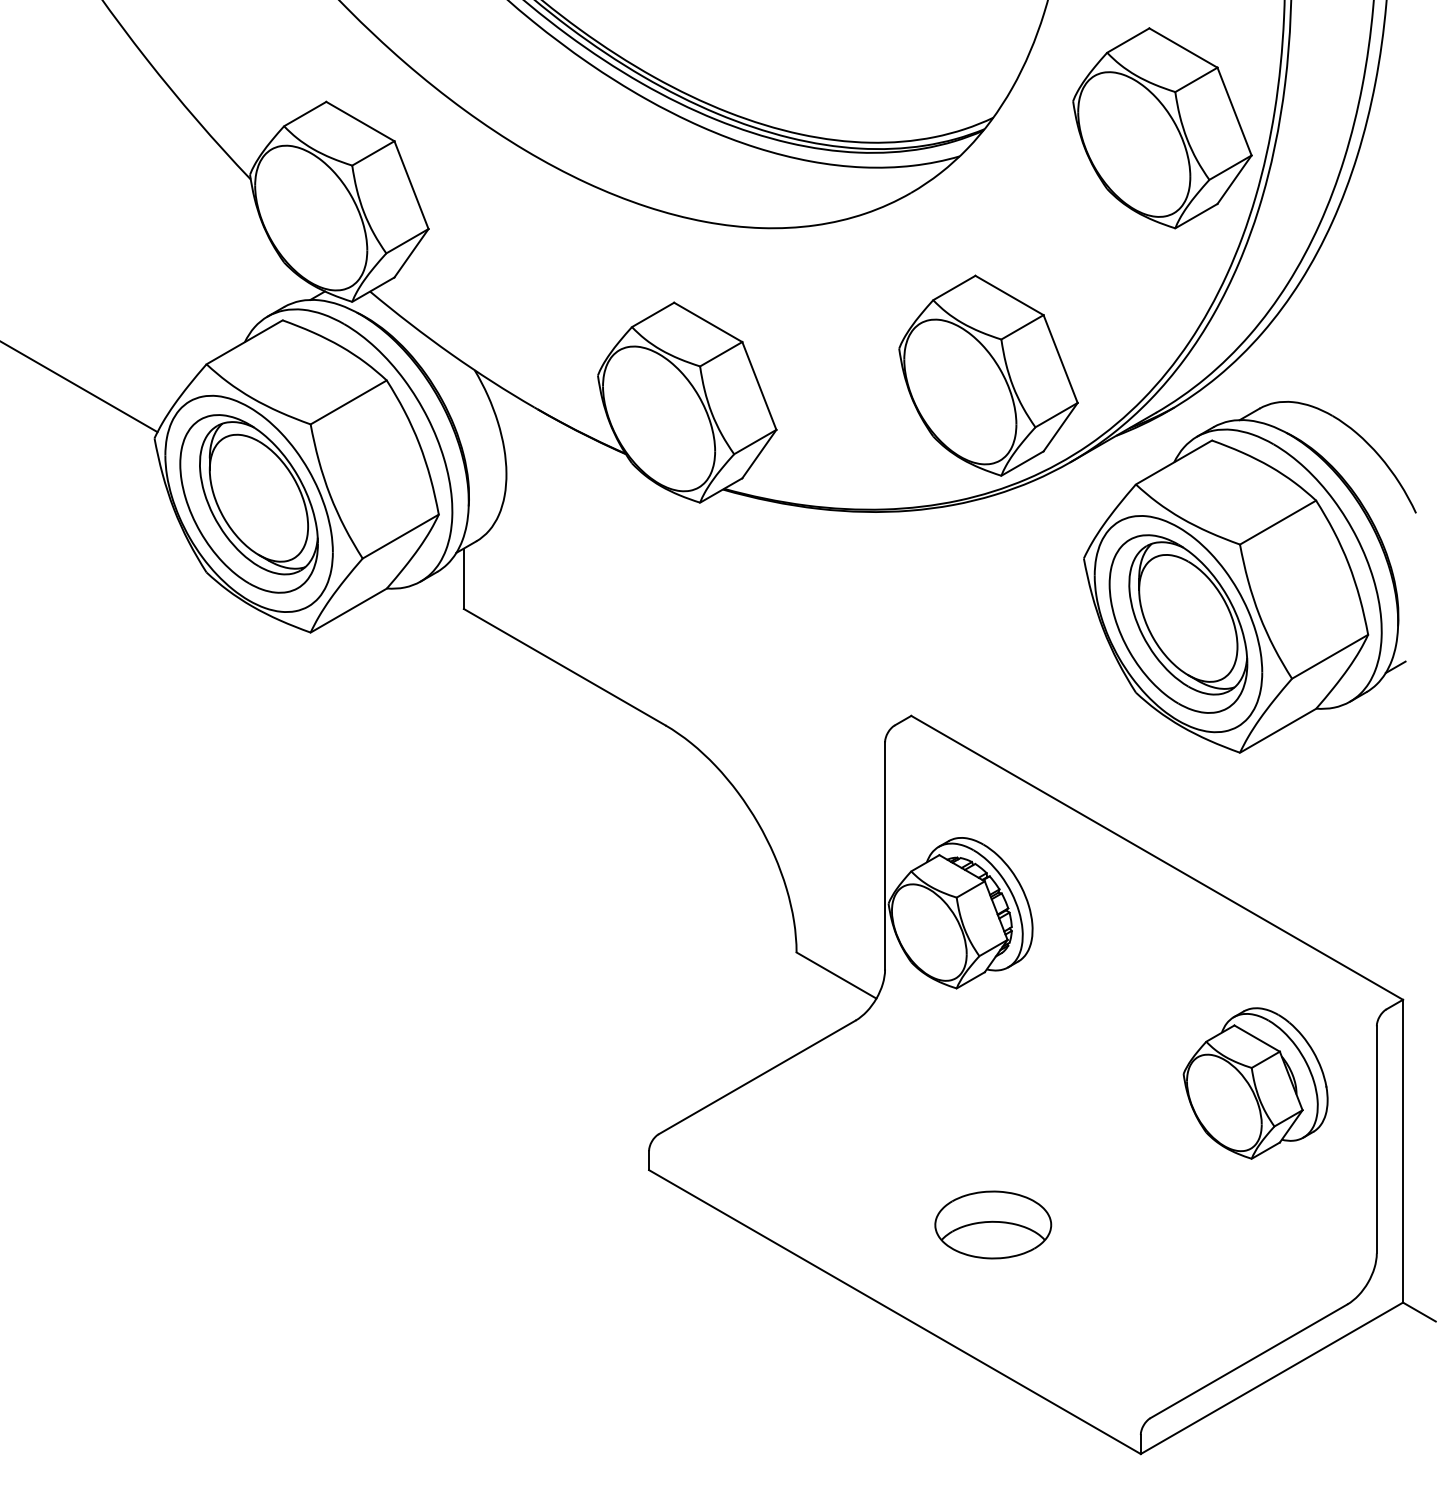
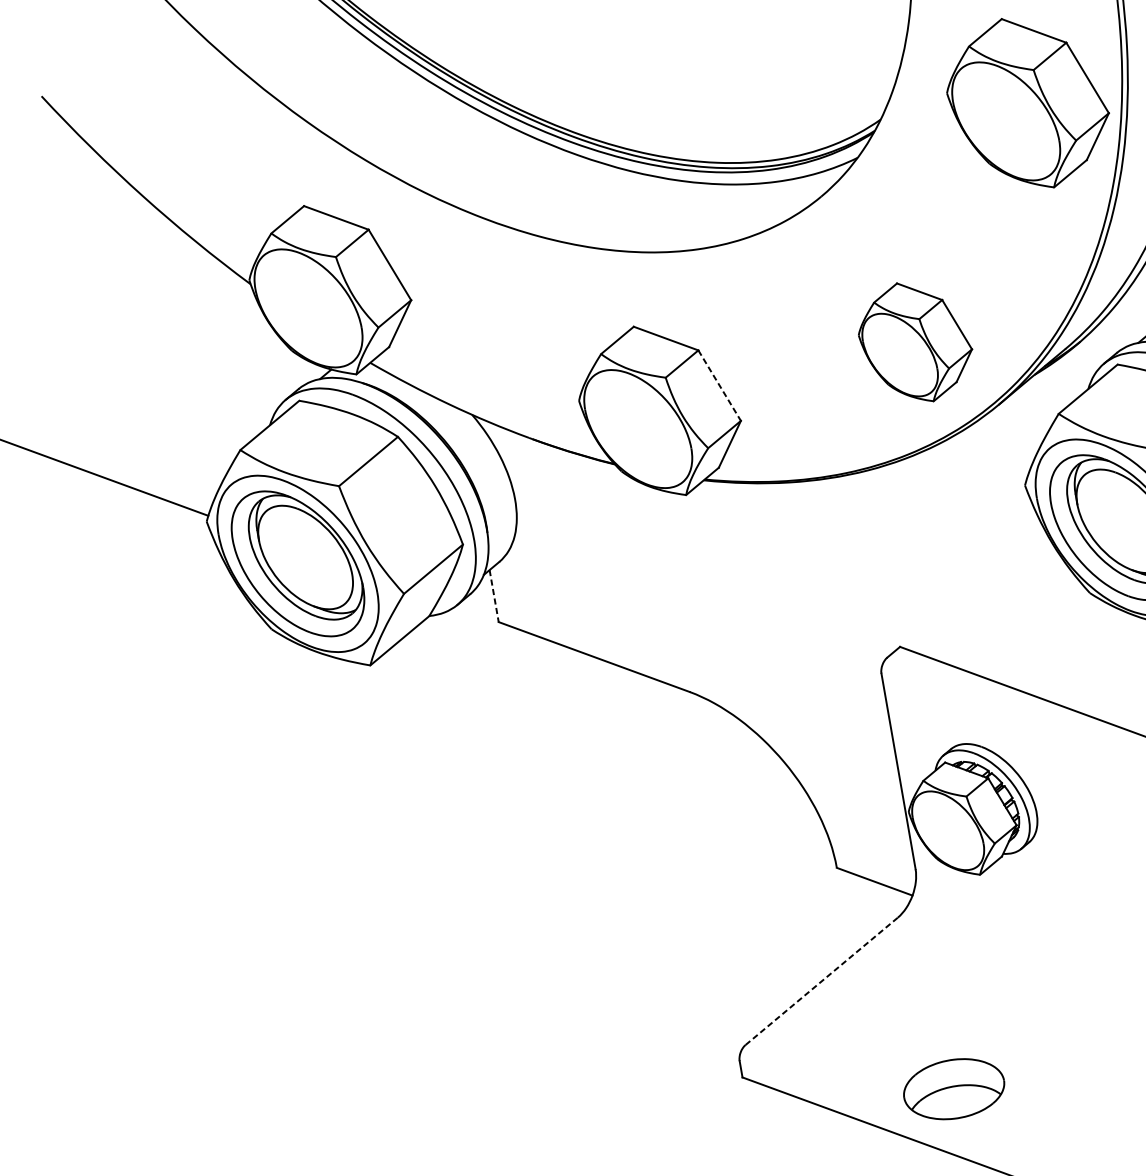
part: (988, 375) -> (915, 342), size x0.7
line: (759, 386) -> (719, 386), solid -> dashed
line: (463, 579) -> (493, 596), solid -> dashed
line: (757, 1077) -> (821, 981), solid -> dashed
part: (993, 1224) -> (954, 1088), moved

